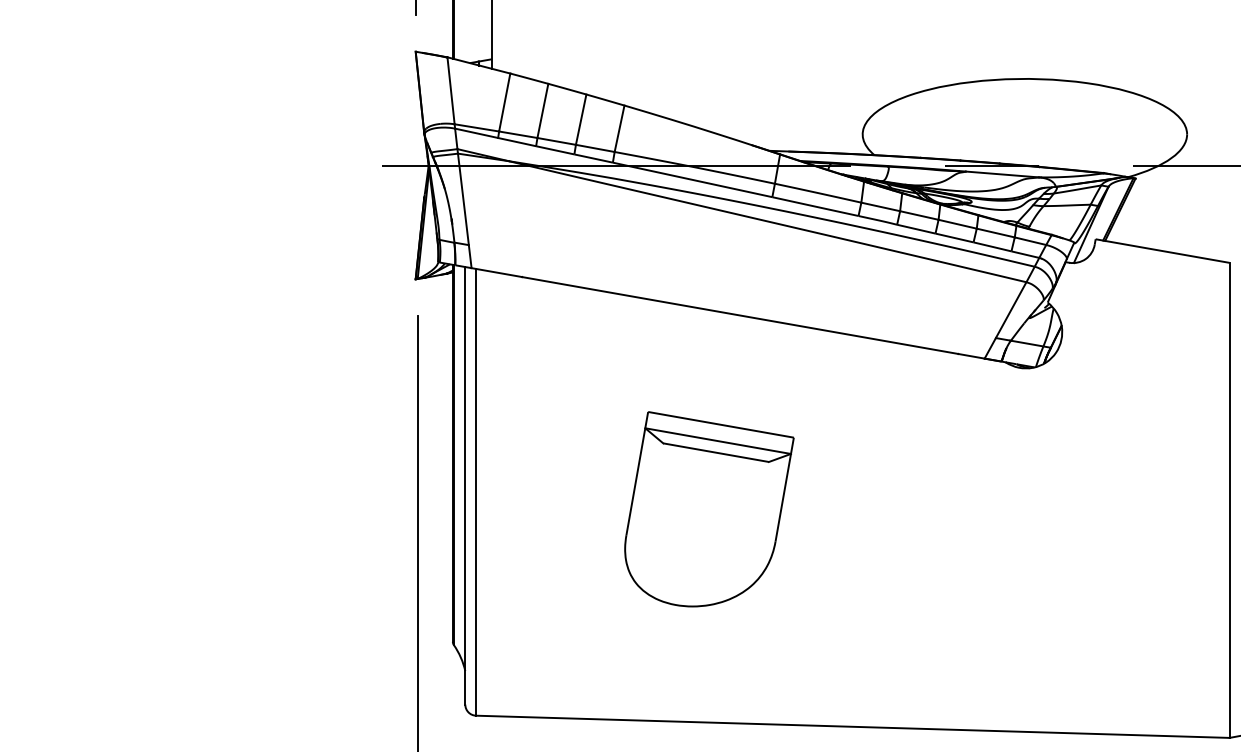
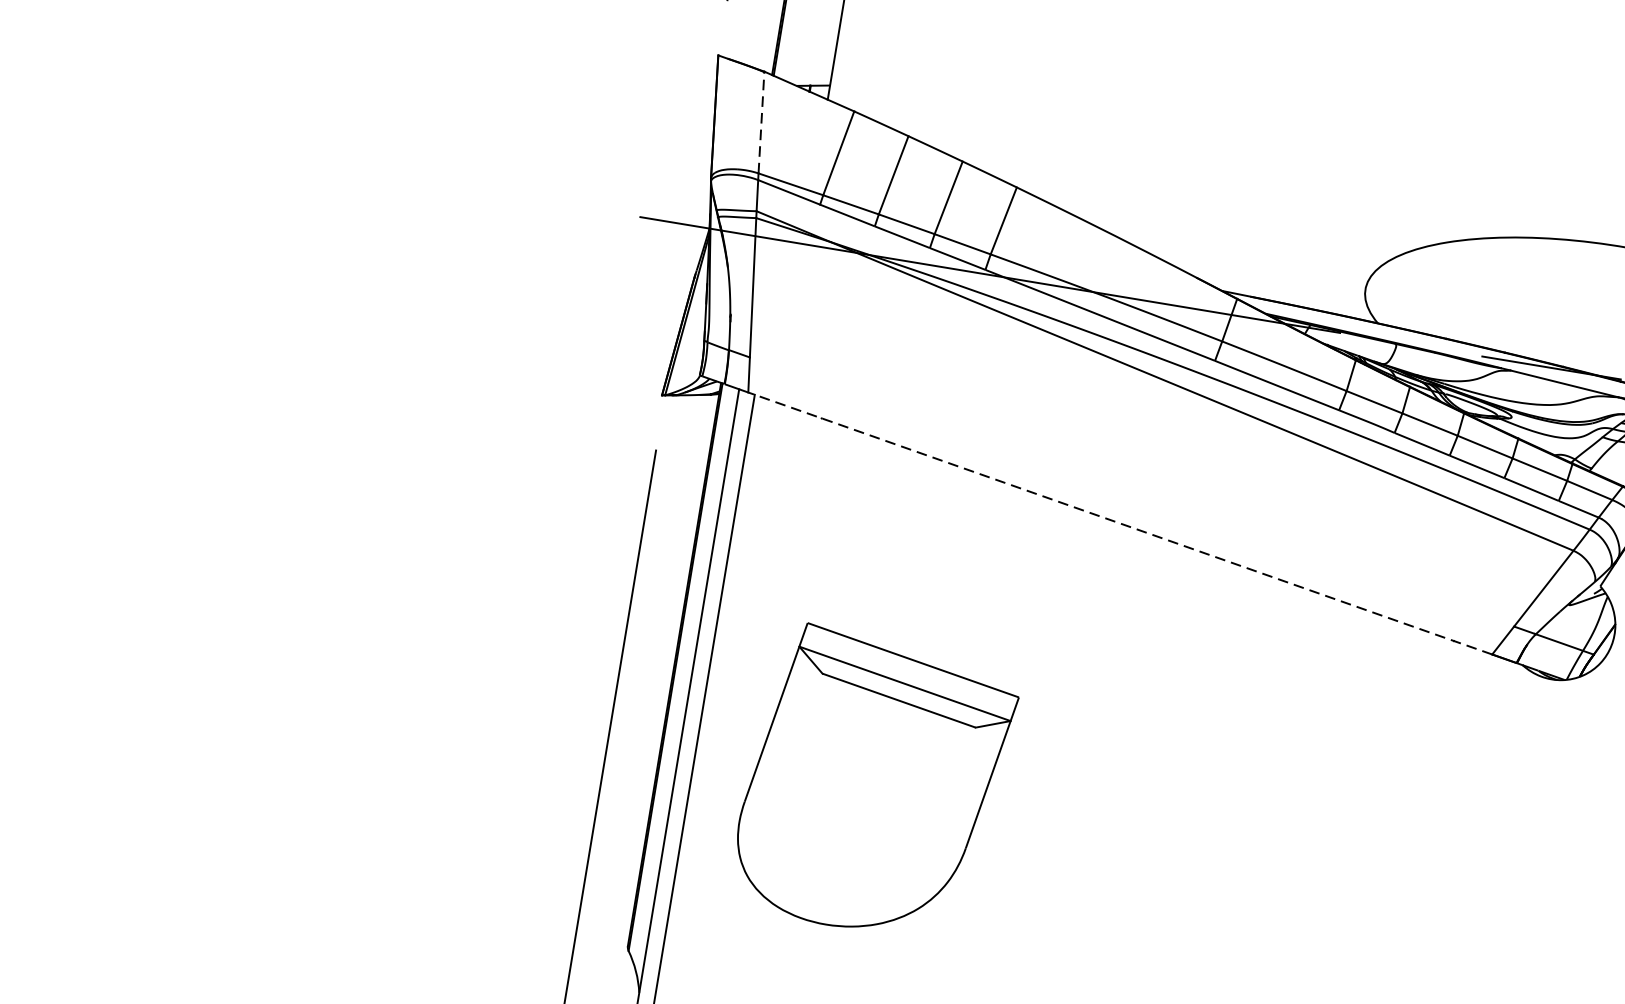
line: (451, 90) -> (762, 122), solid -> dashed
line: (727, 313) -> (1119, 523), solid -> dashed
part: (709, 509) -> (875, 783), moved

